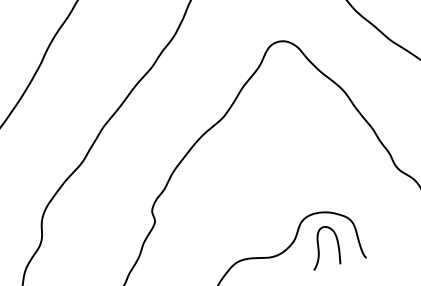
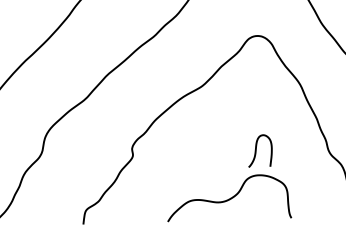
curve: (319, 247) -> (256, 150), moved

